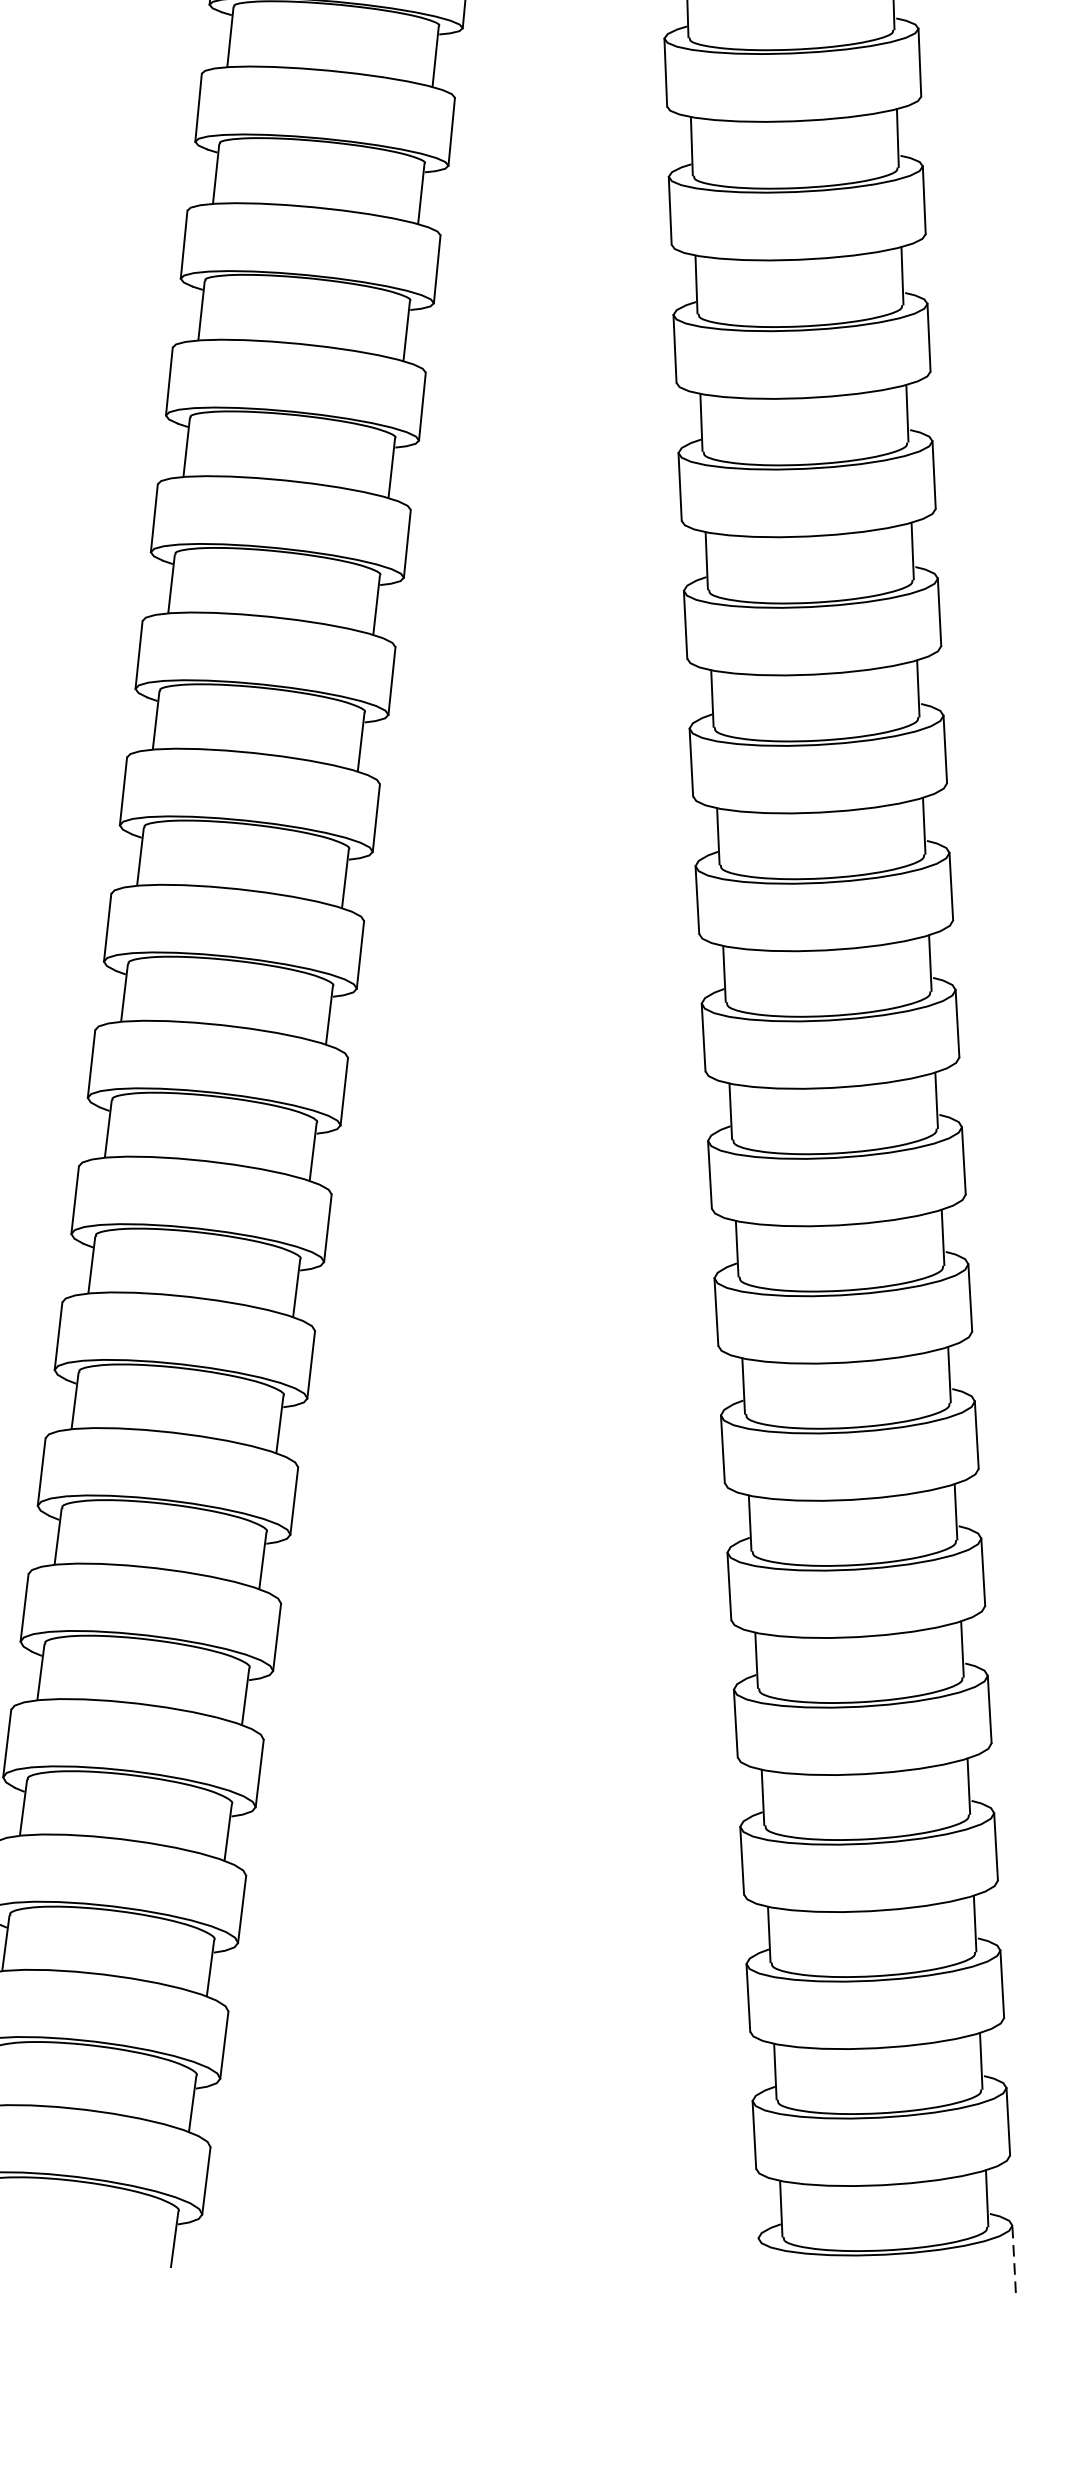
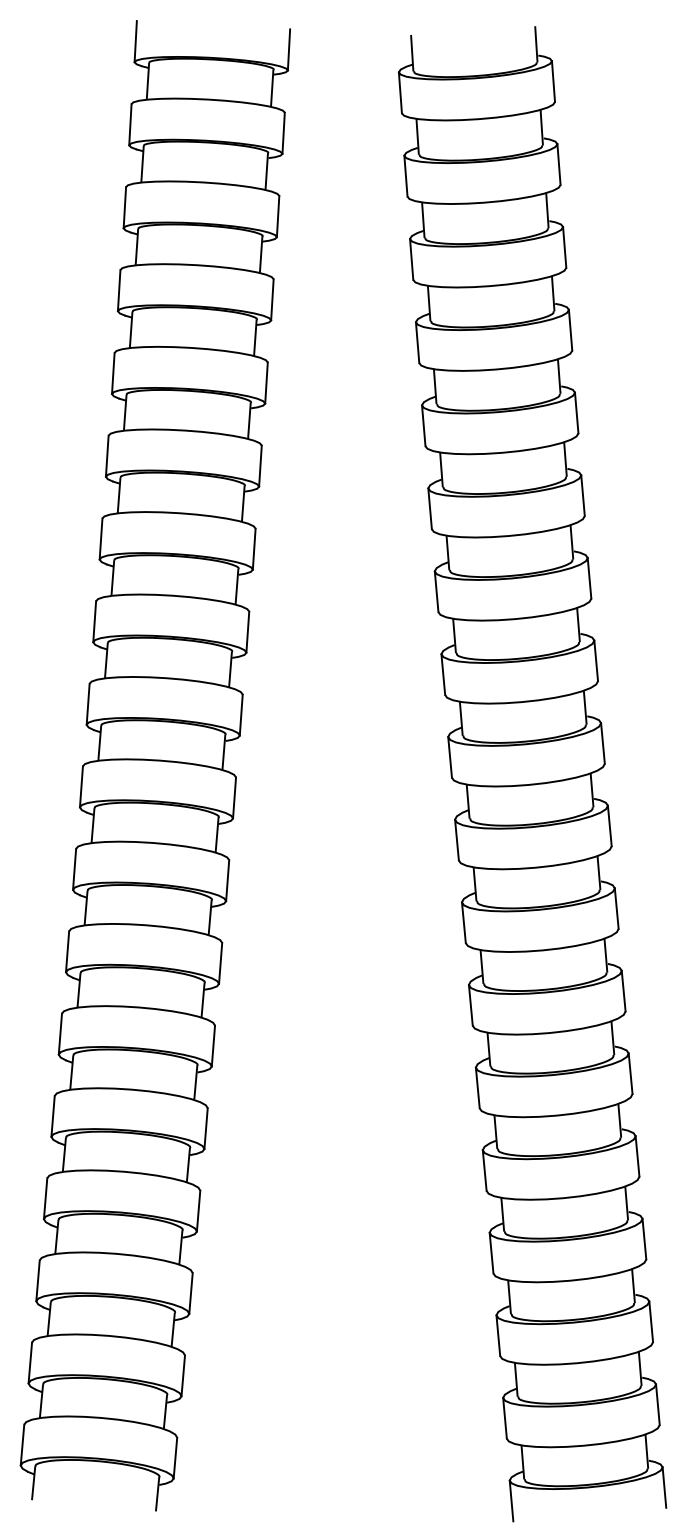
line: (1014, 2257) -> (664, 1486), dashed -> solid
line: (760, 2271) -> (511, 1500), added

